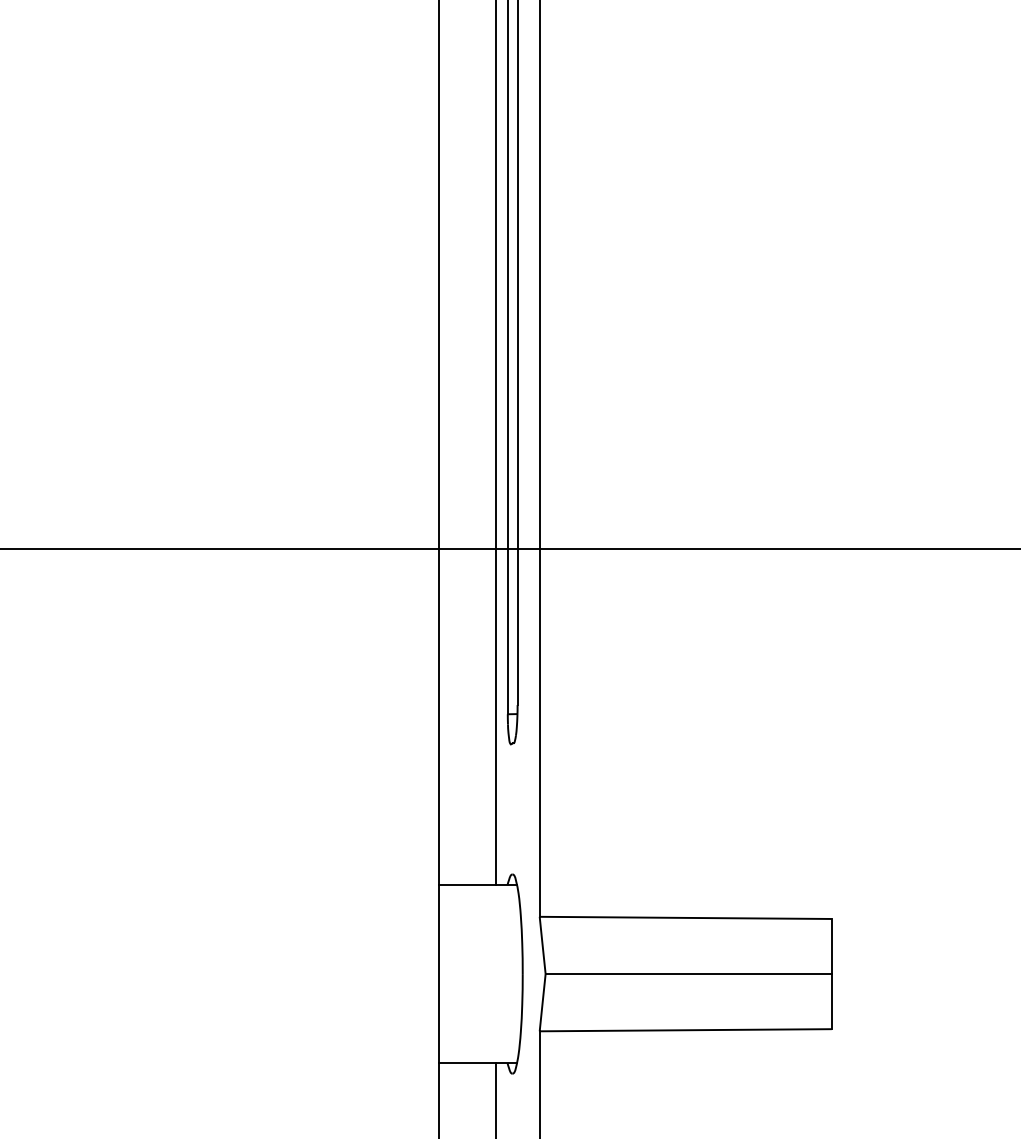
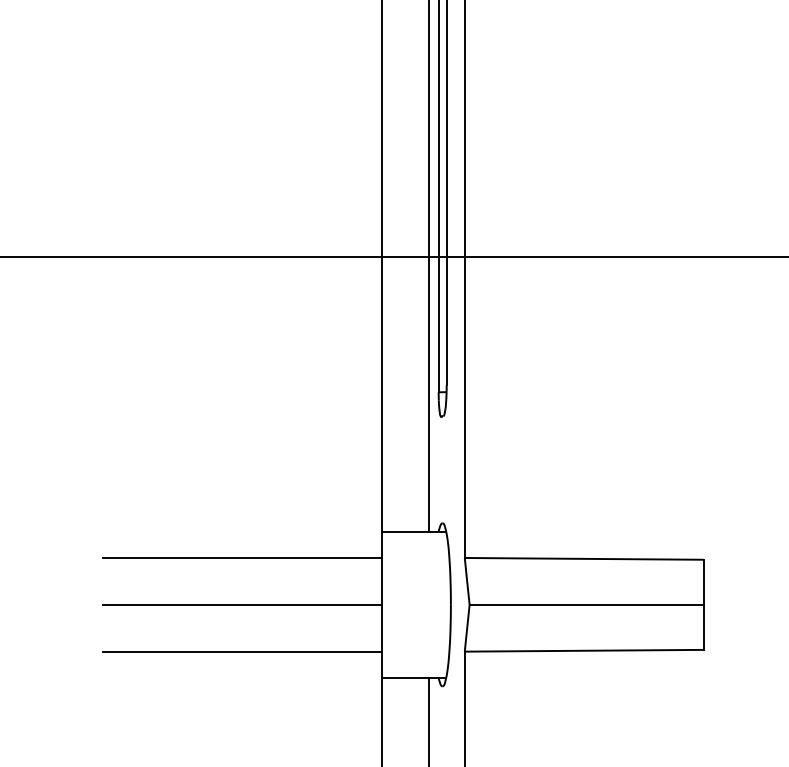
line: (268, 916) -> (242, 557), added
line: (268, 974) -> (242, 605), added
line: (268, 1031) -> (242, 651), added

